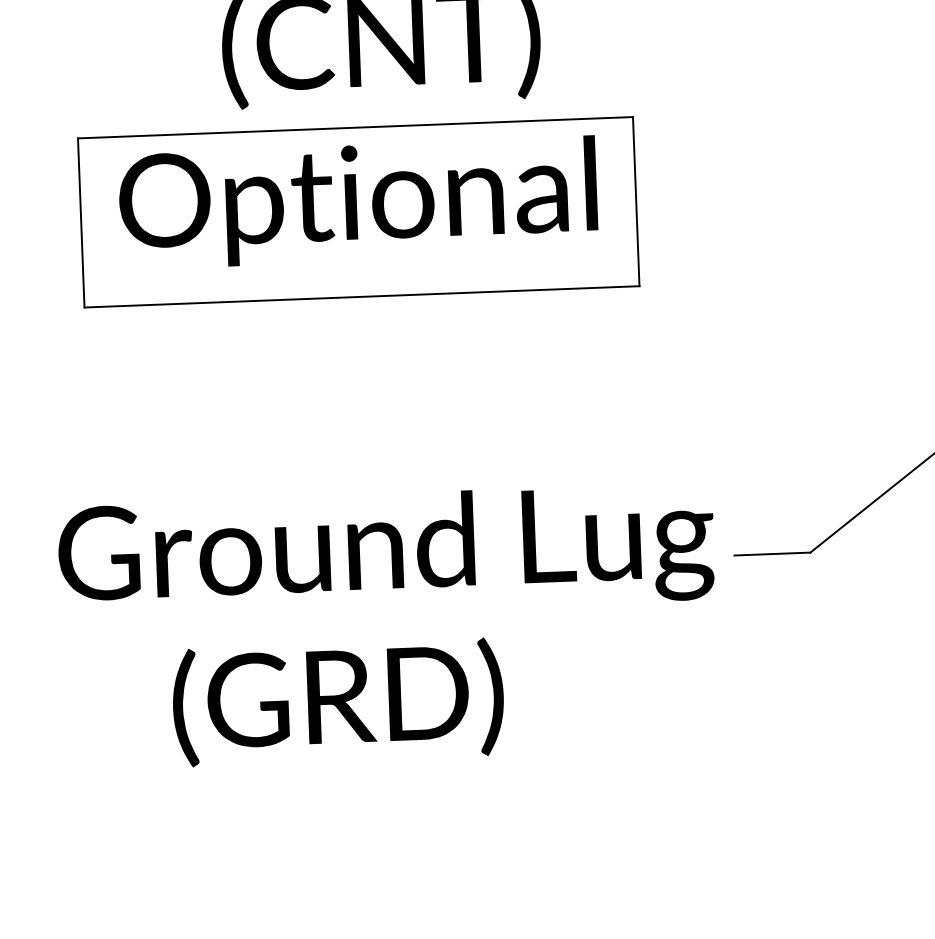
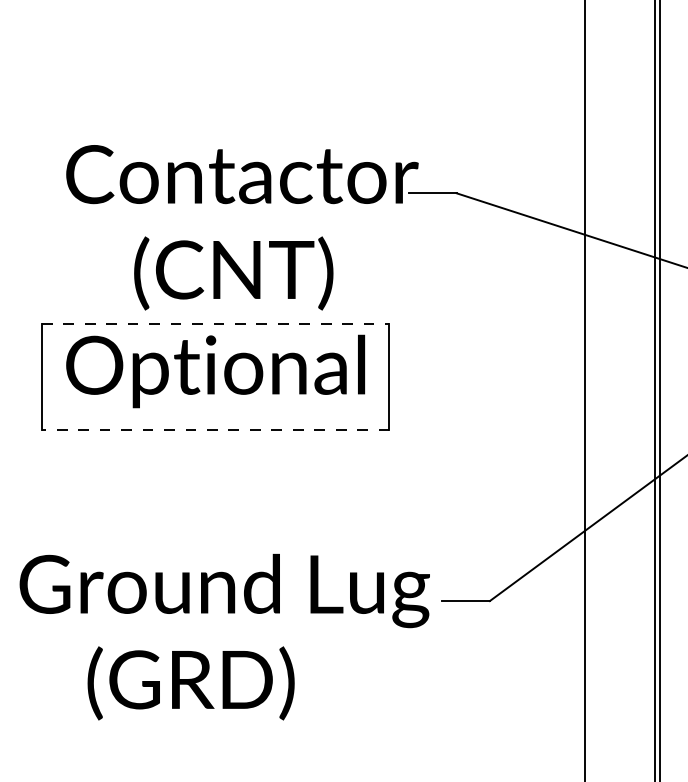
line: (355, 127) -> (215, 324), solid -> dashed
line: (361, 297) -> (215, 430), solid -> dashed

